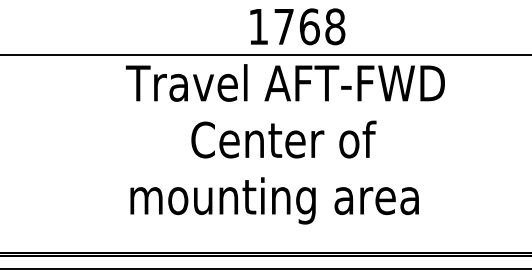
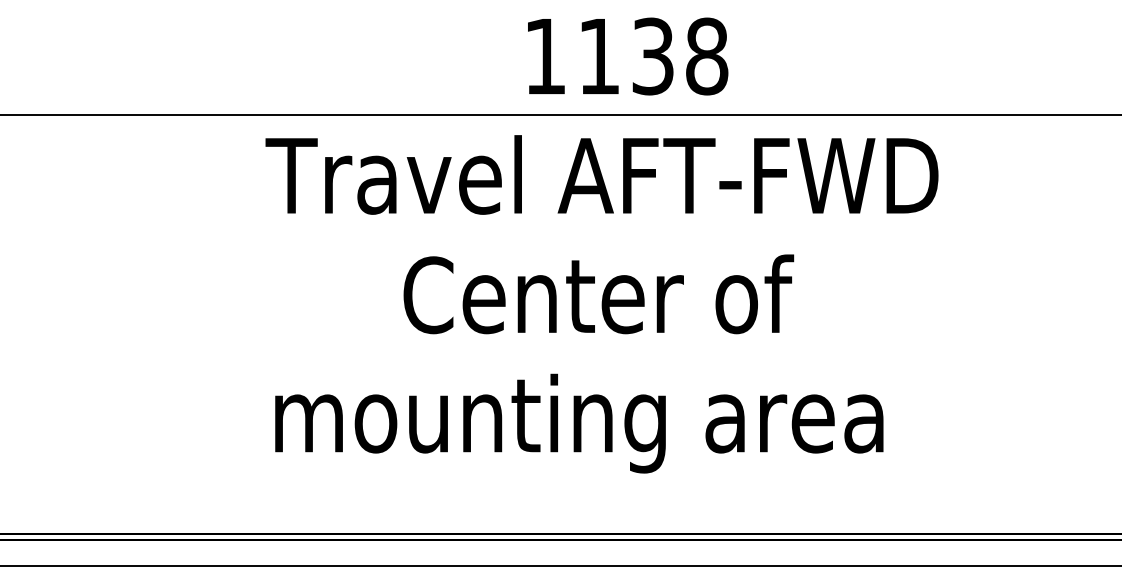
text: (296, 26) -> (625, 55), 1768 -> 1138

